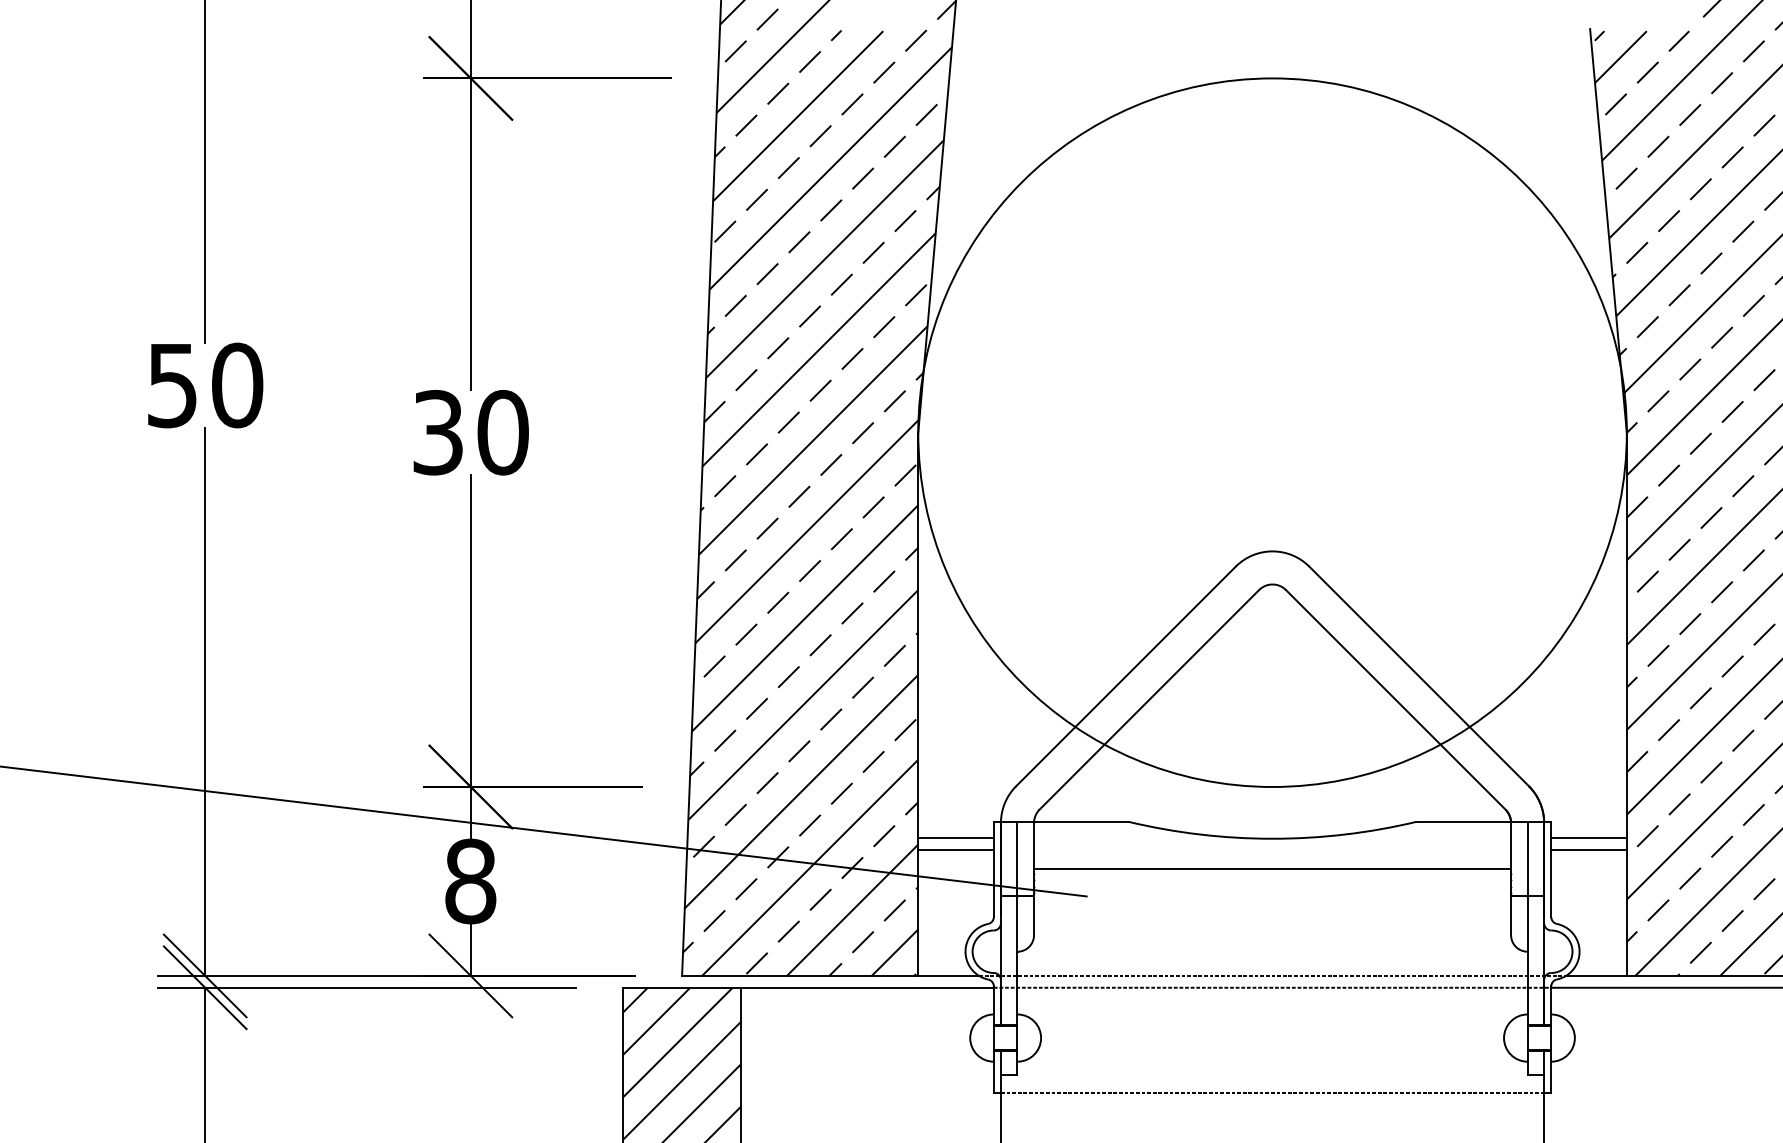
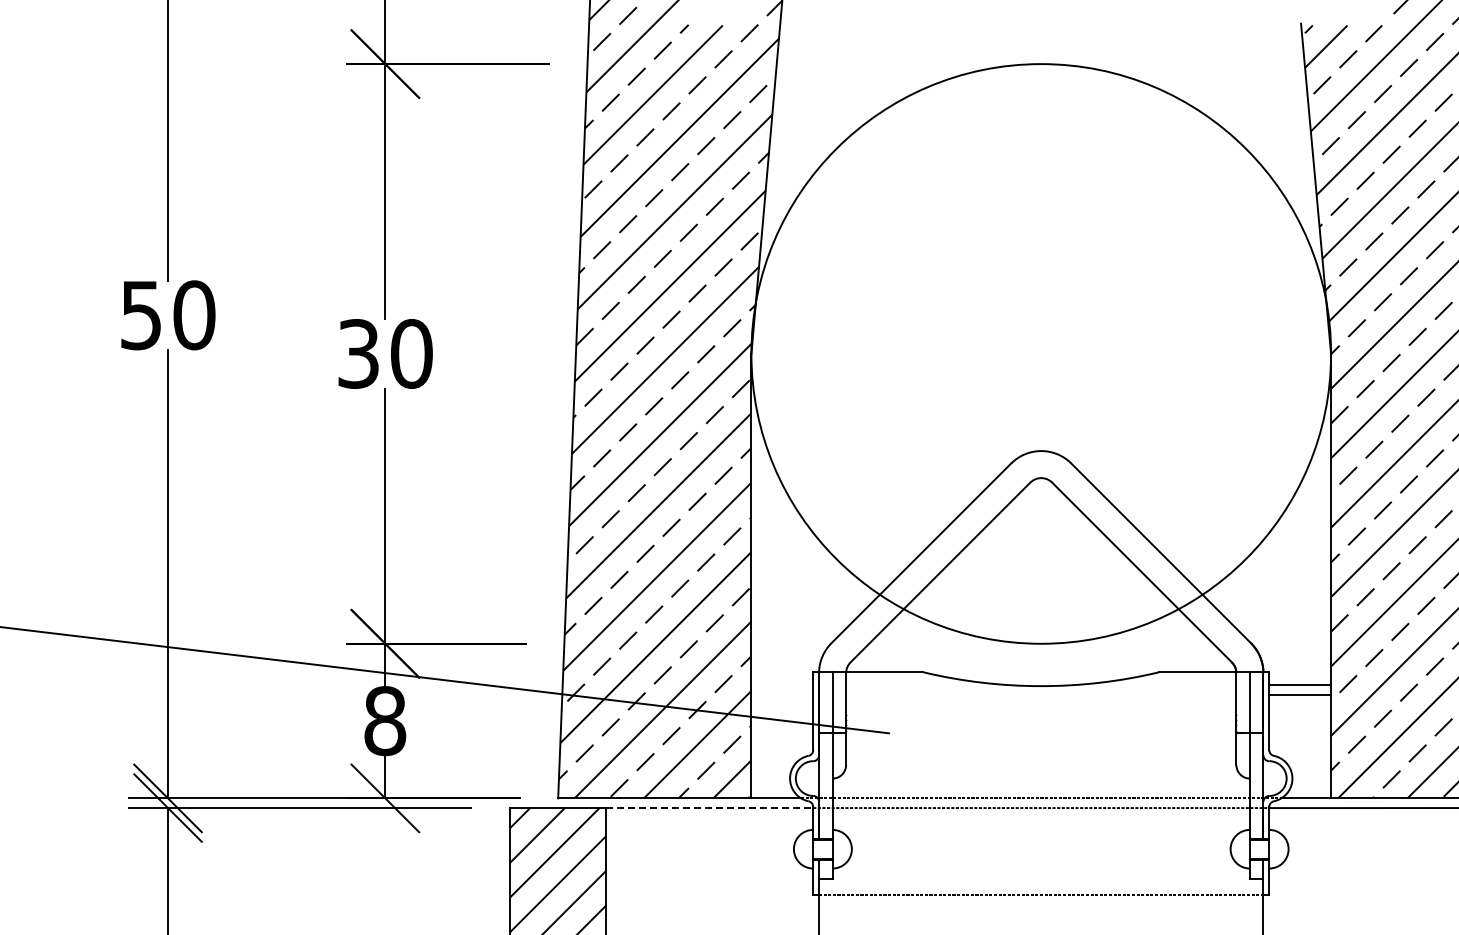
line: (956, 837) -> (782, 685), removed
line: (956, 850) -> (782, 695), removed
line: (1272, 868) -> (1041, 710), removed
line: (868, 988) -> (710, 808), solid -> dashed

